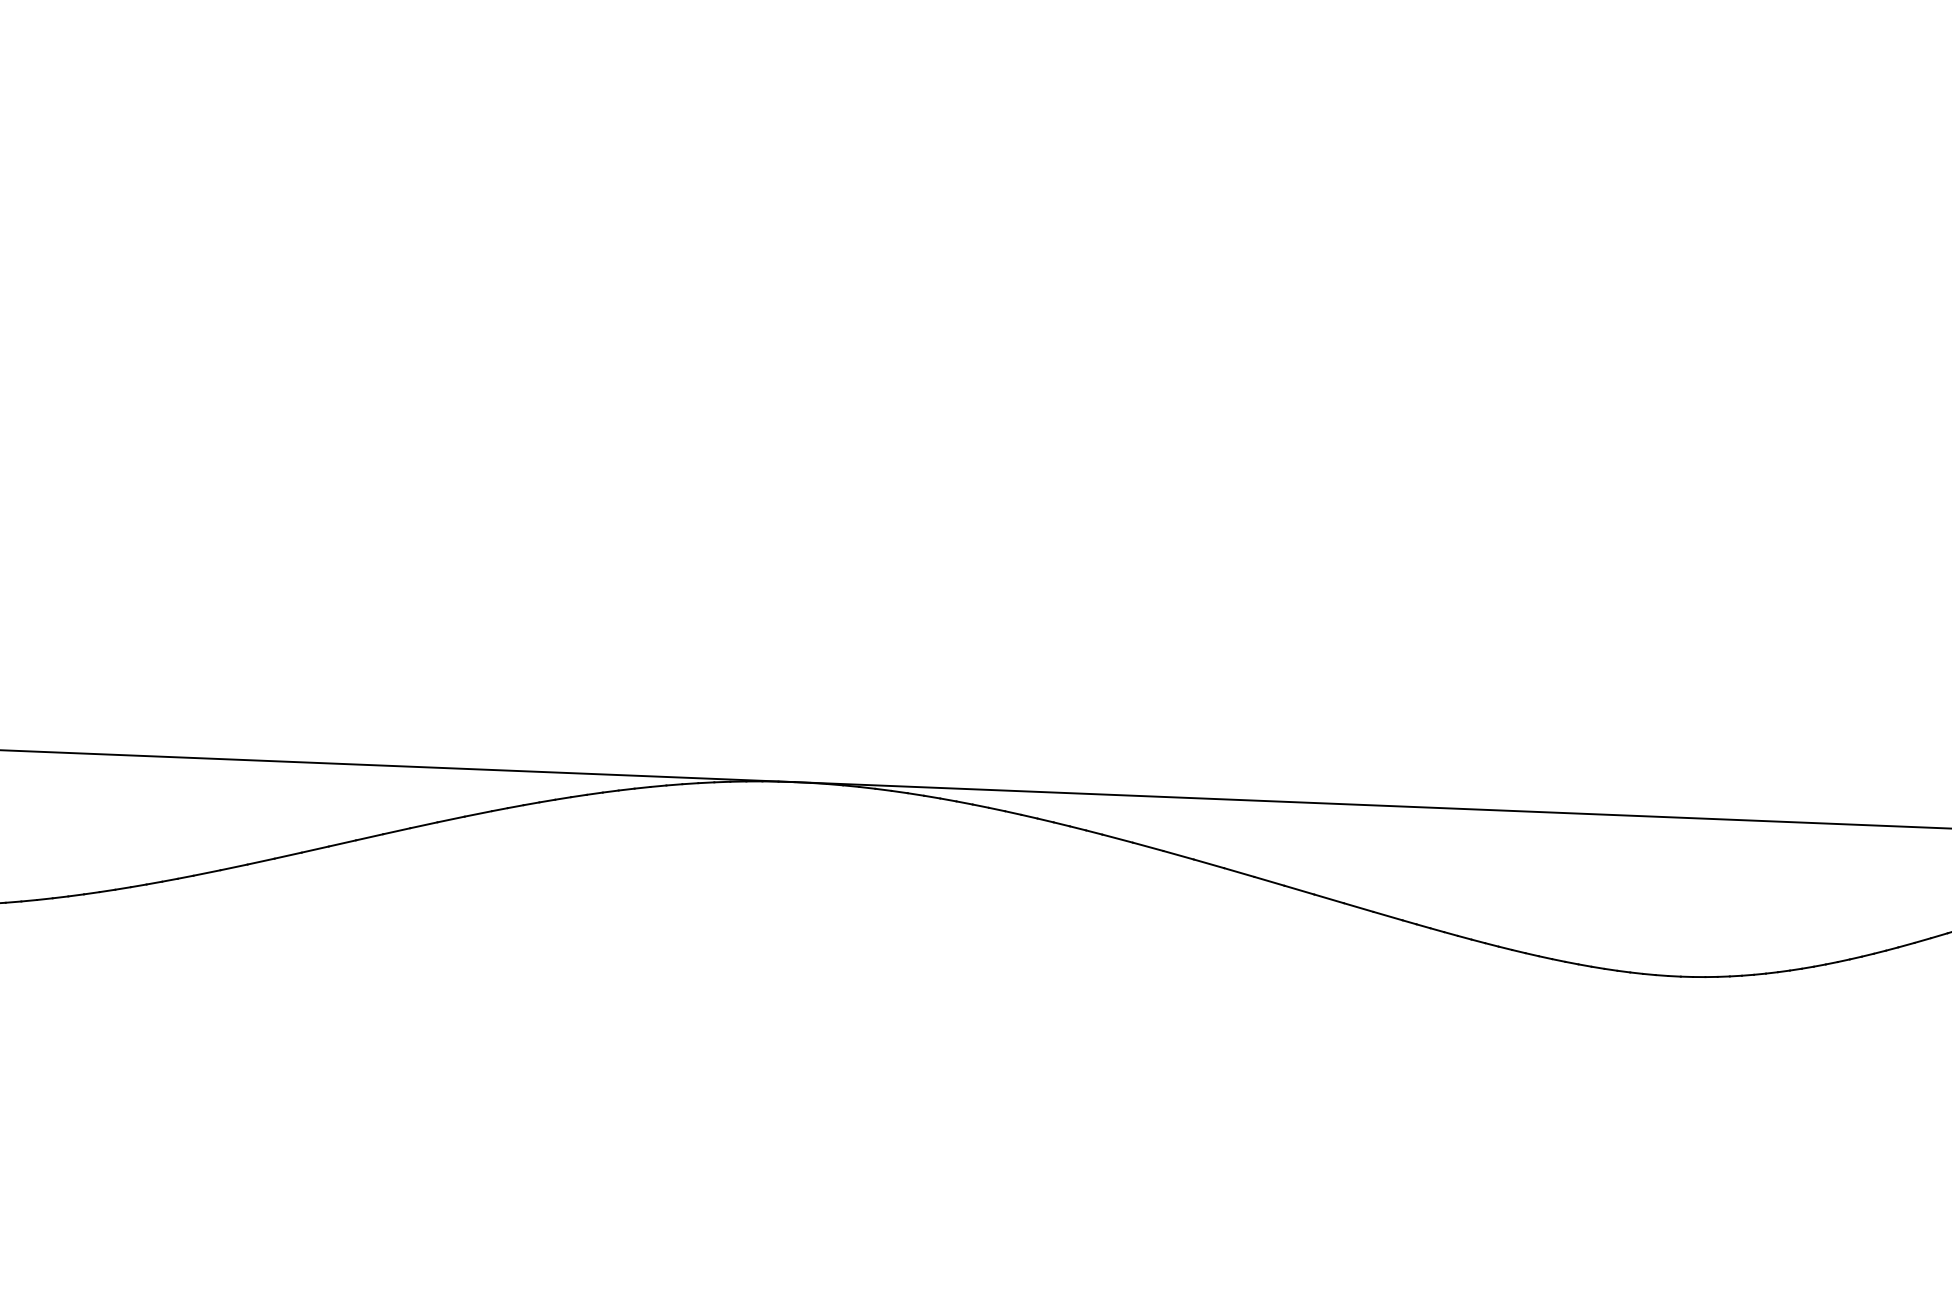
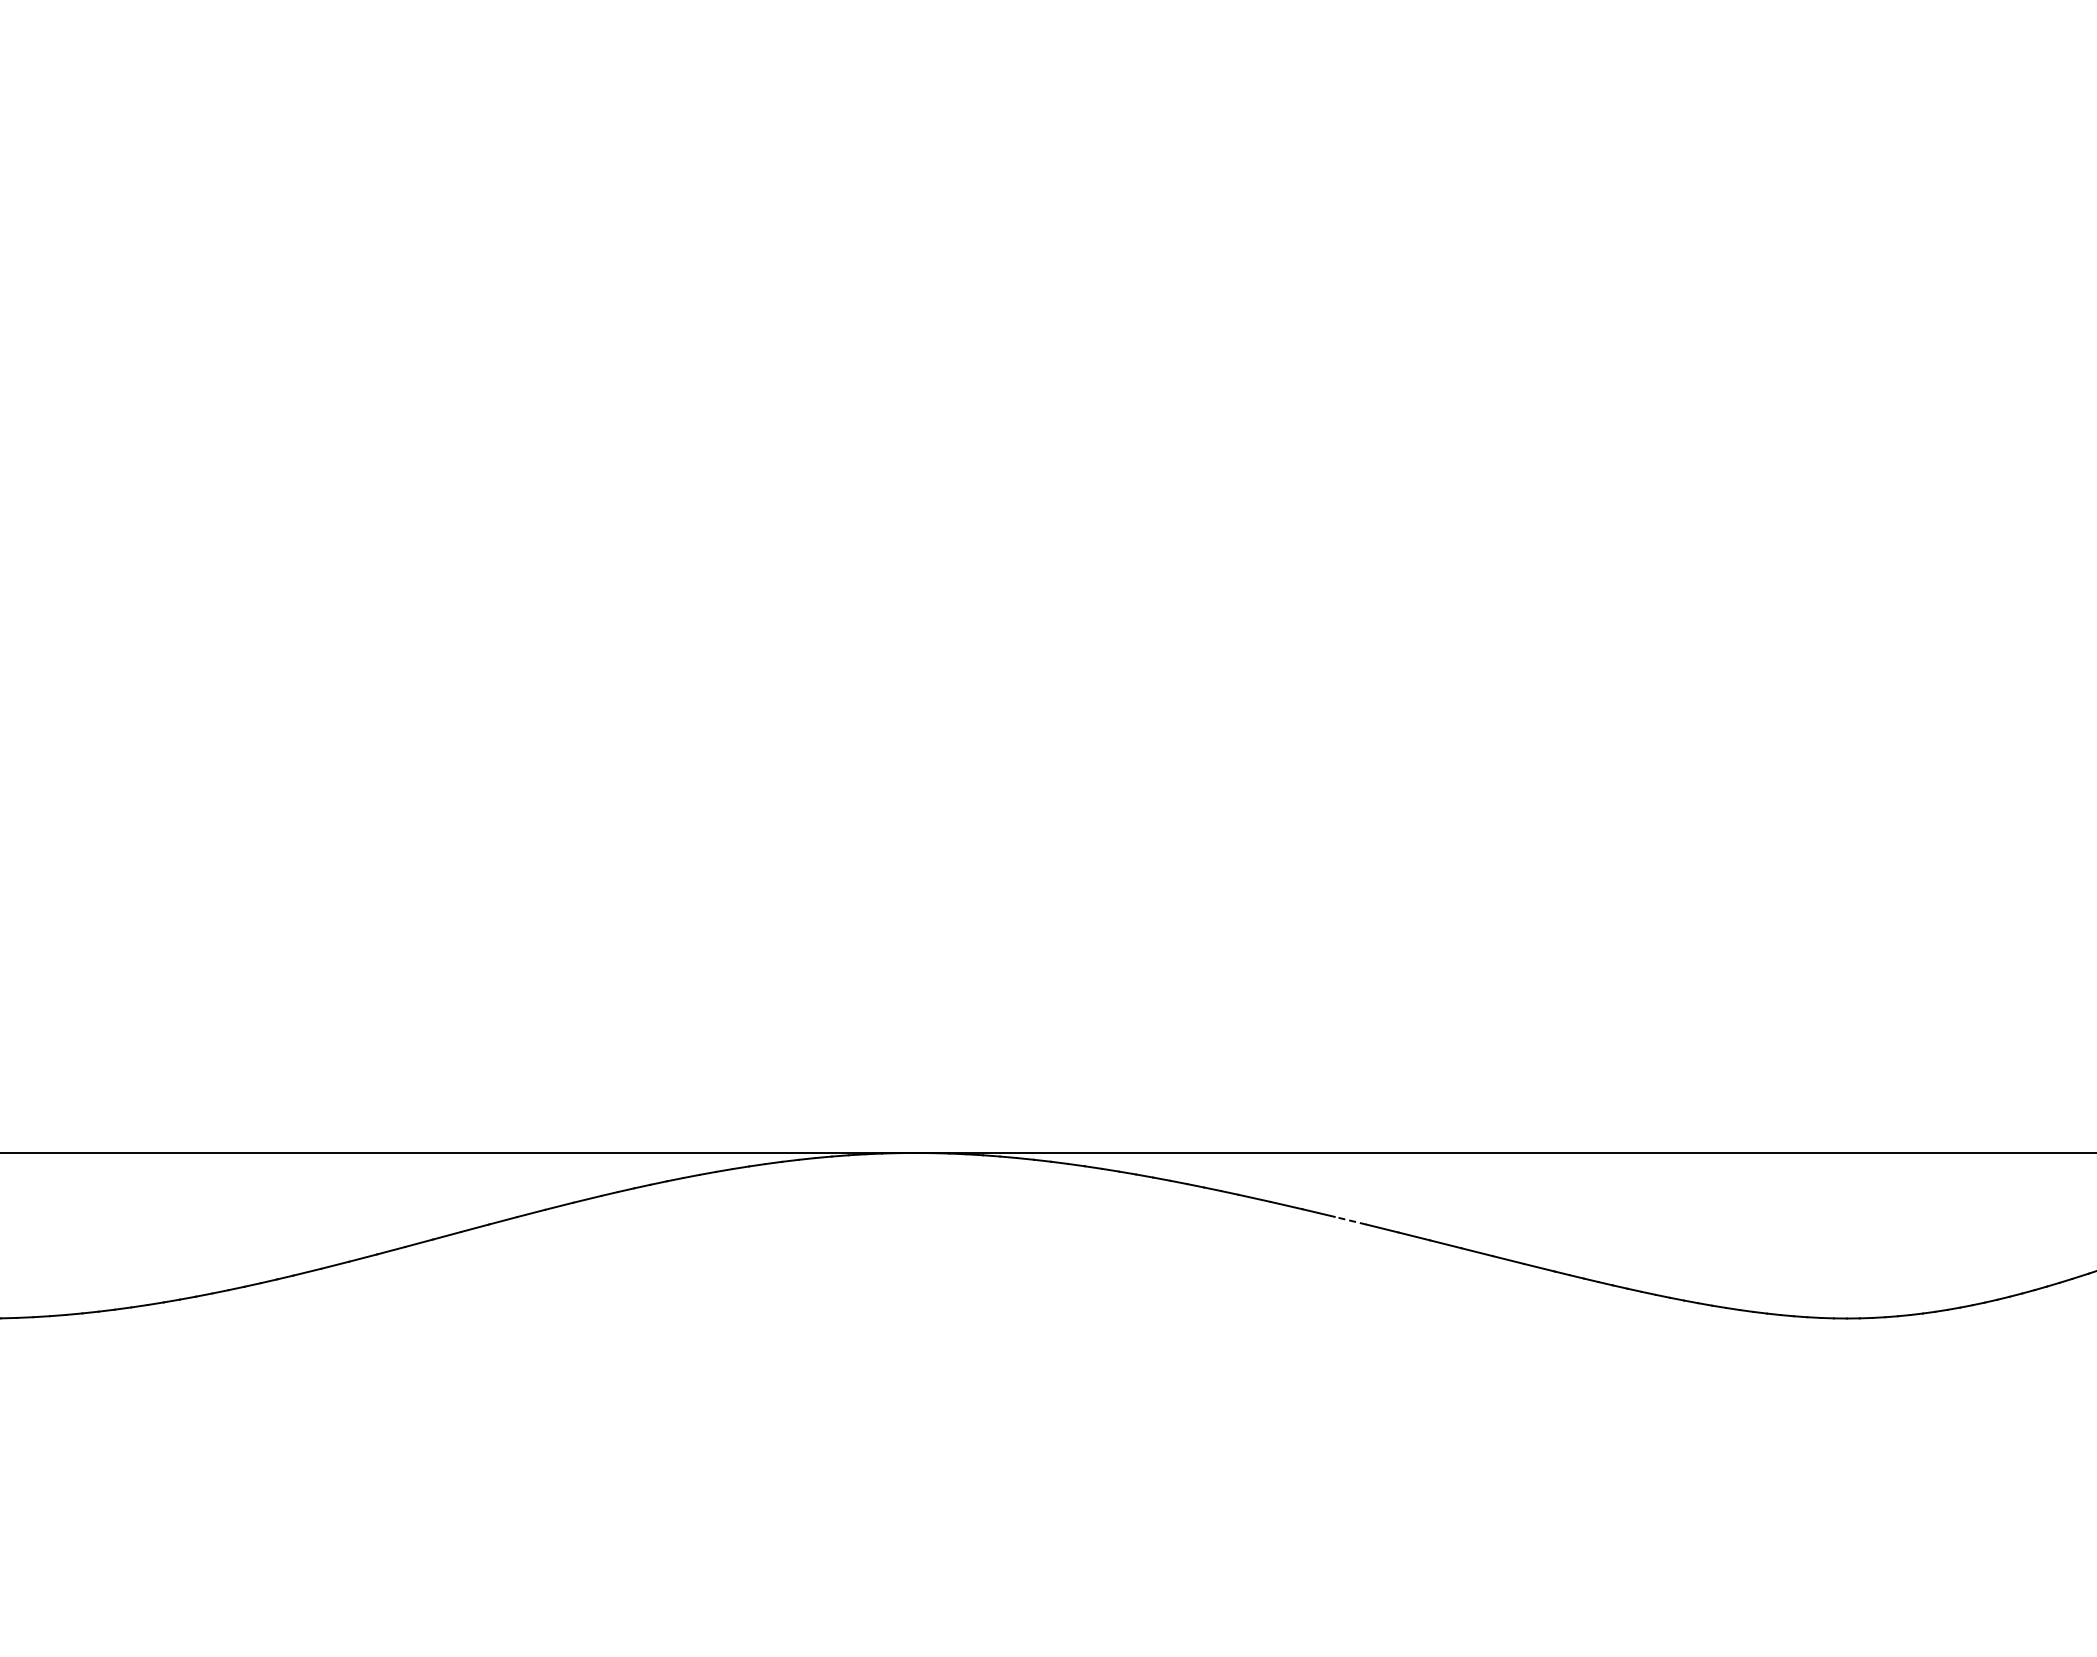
line: (1208, 863) -> (1350, 1220), solid -> dashed

